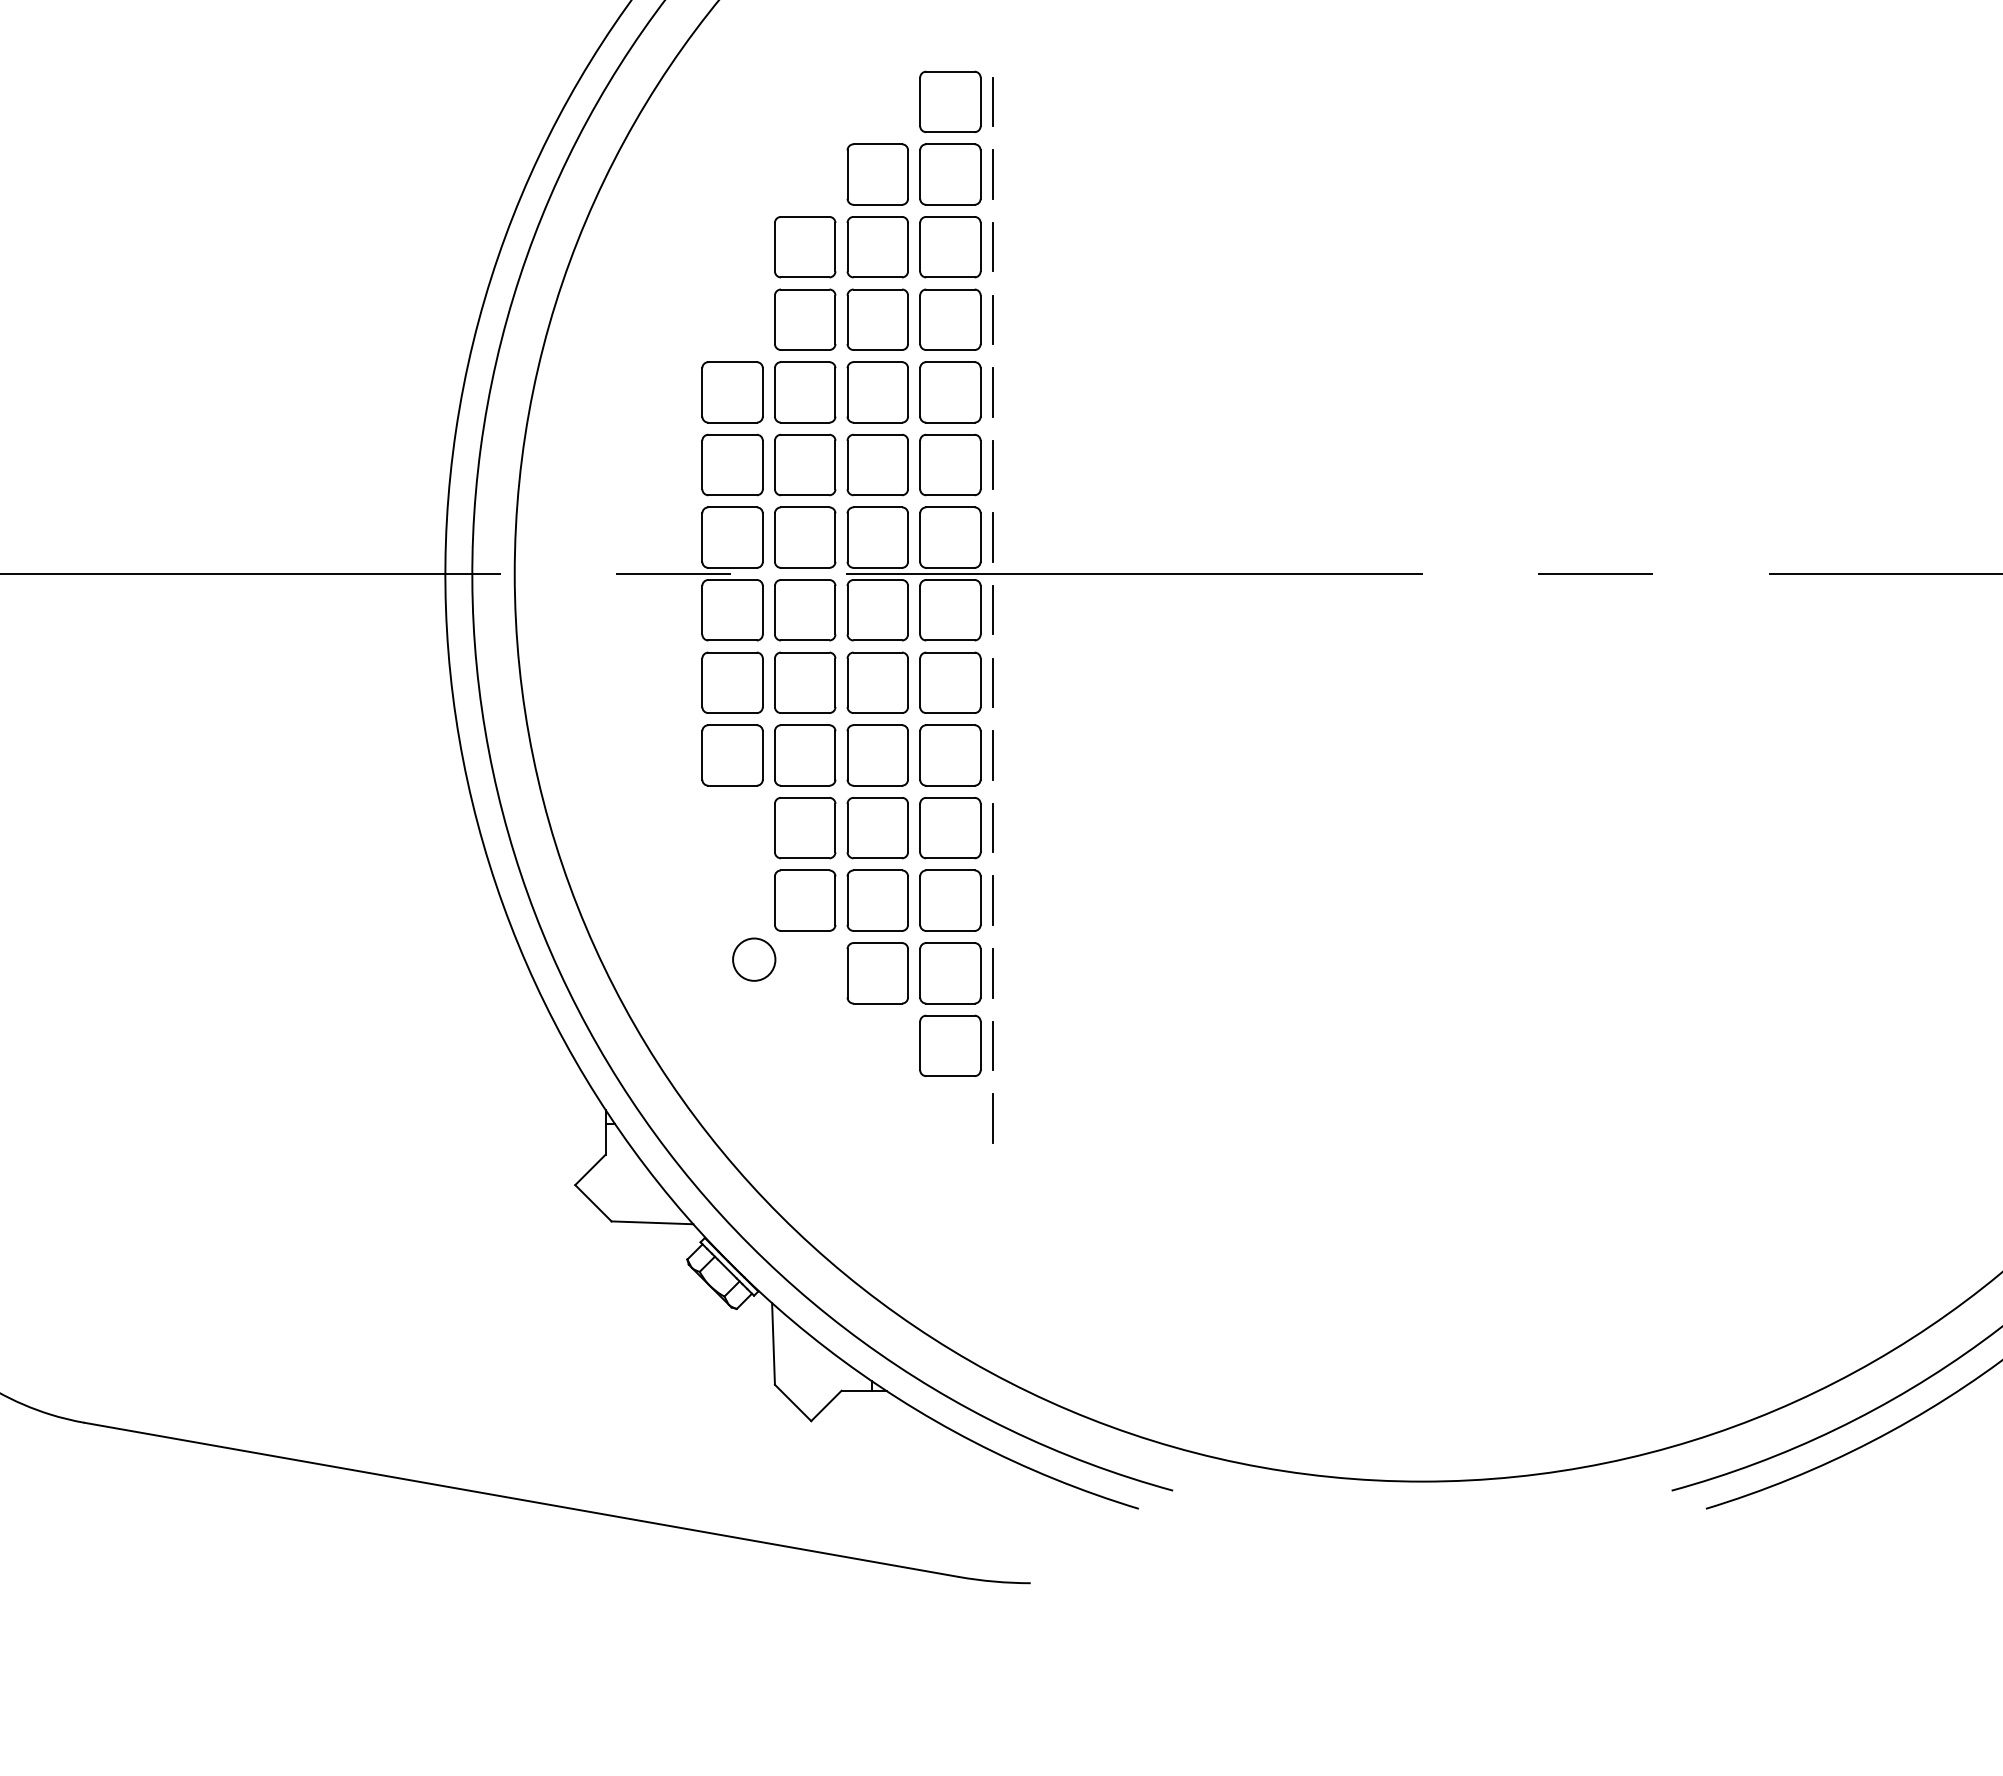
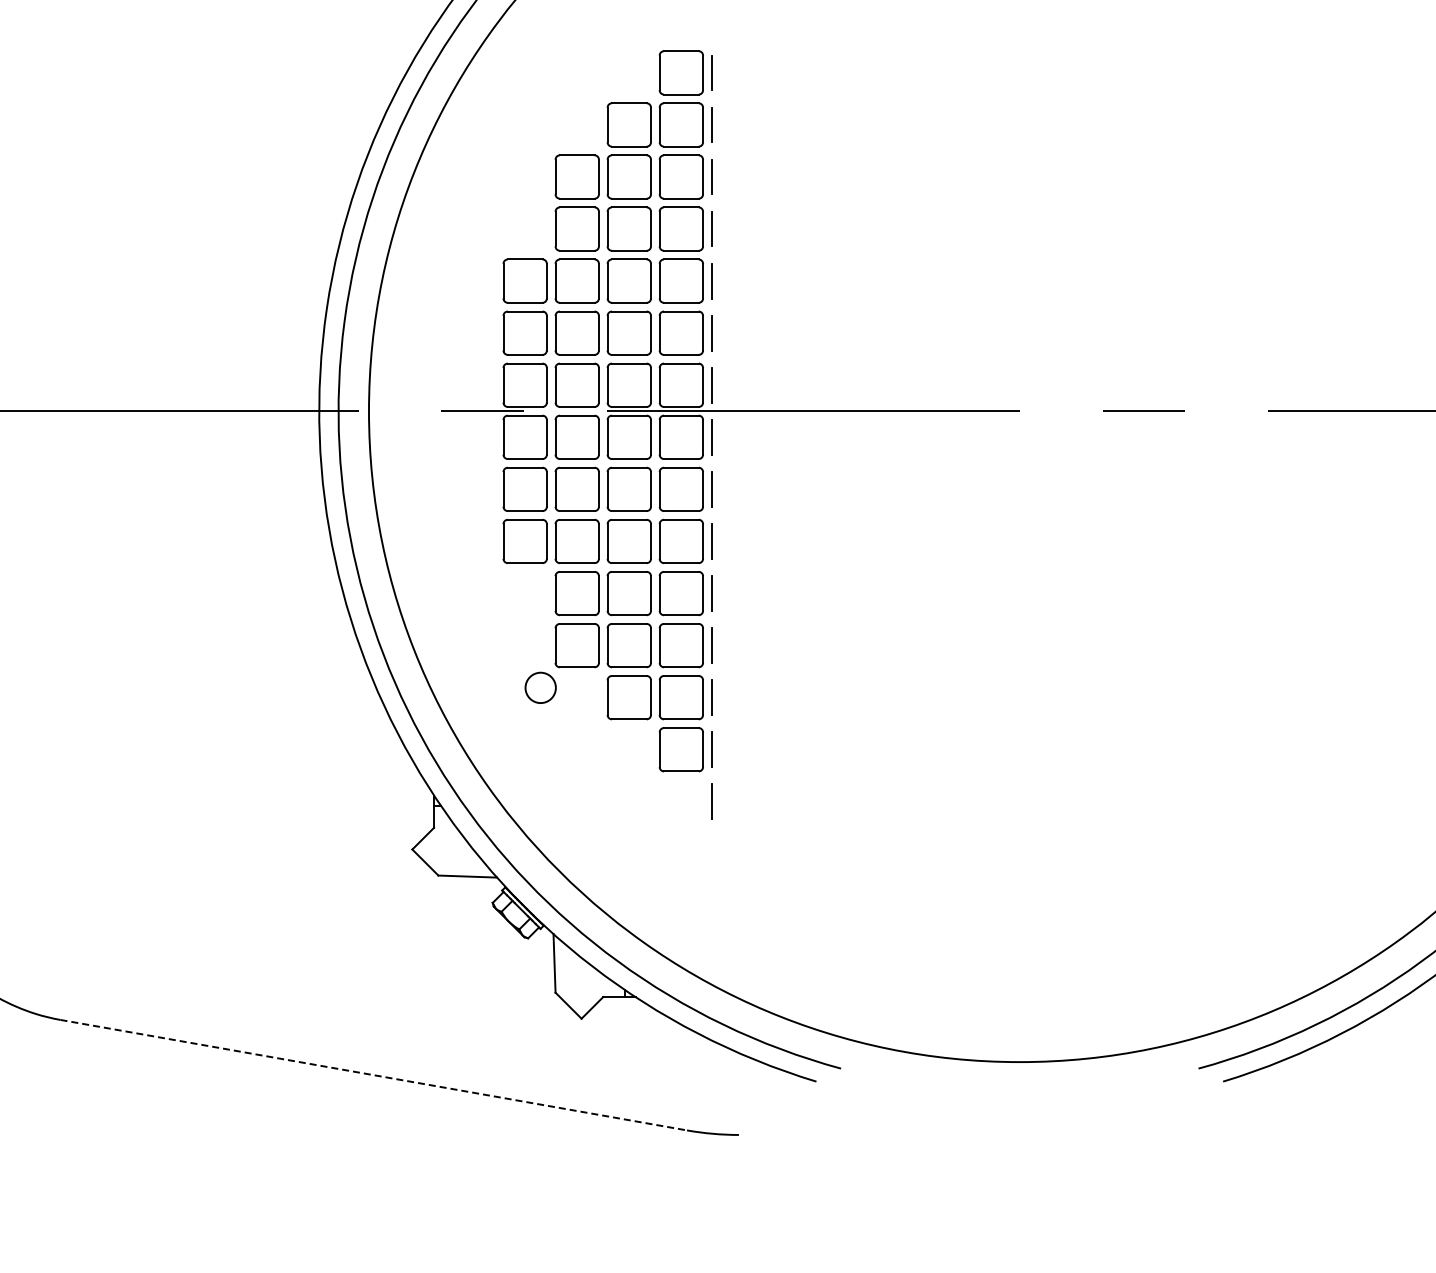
line: (522, 1500) -> (374, 1075), solid -> dashed

